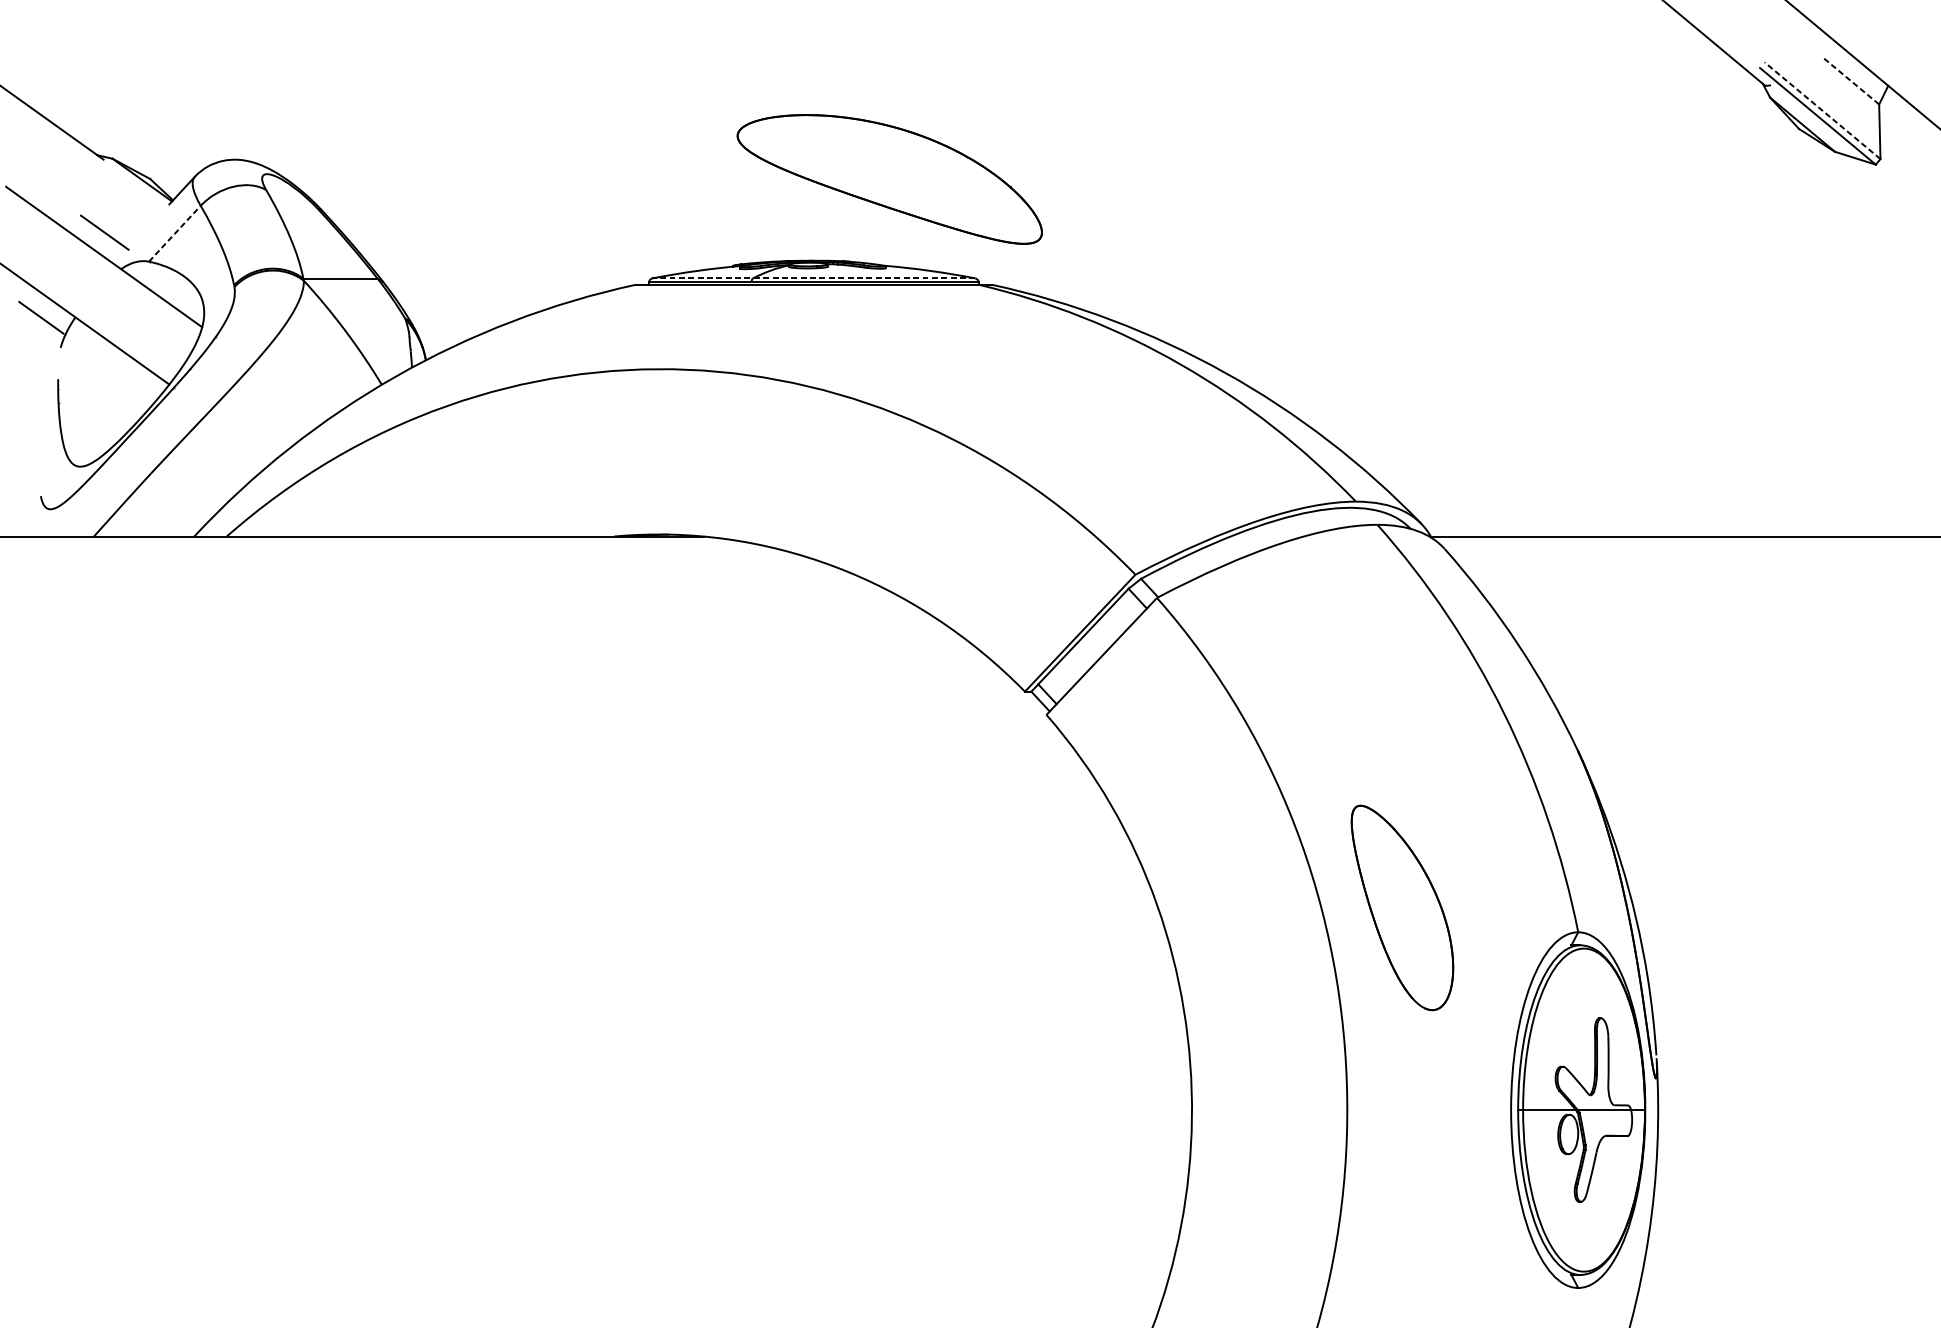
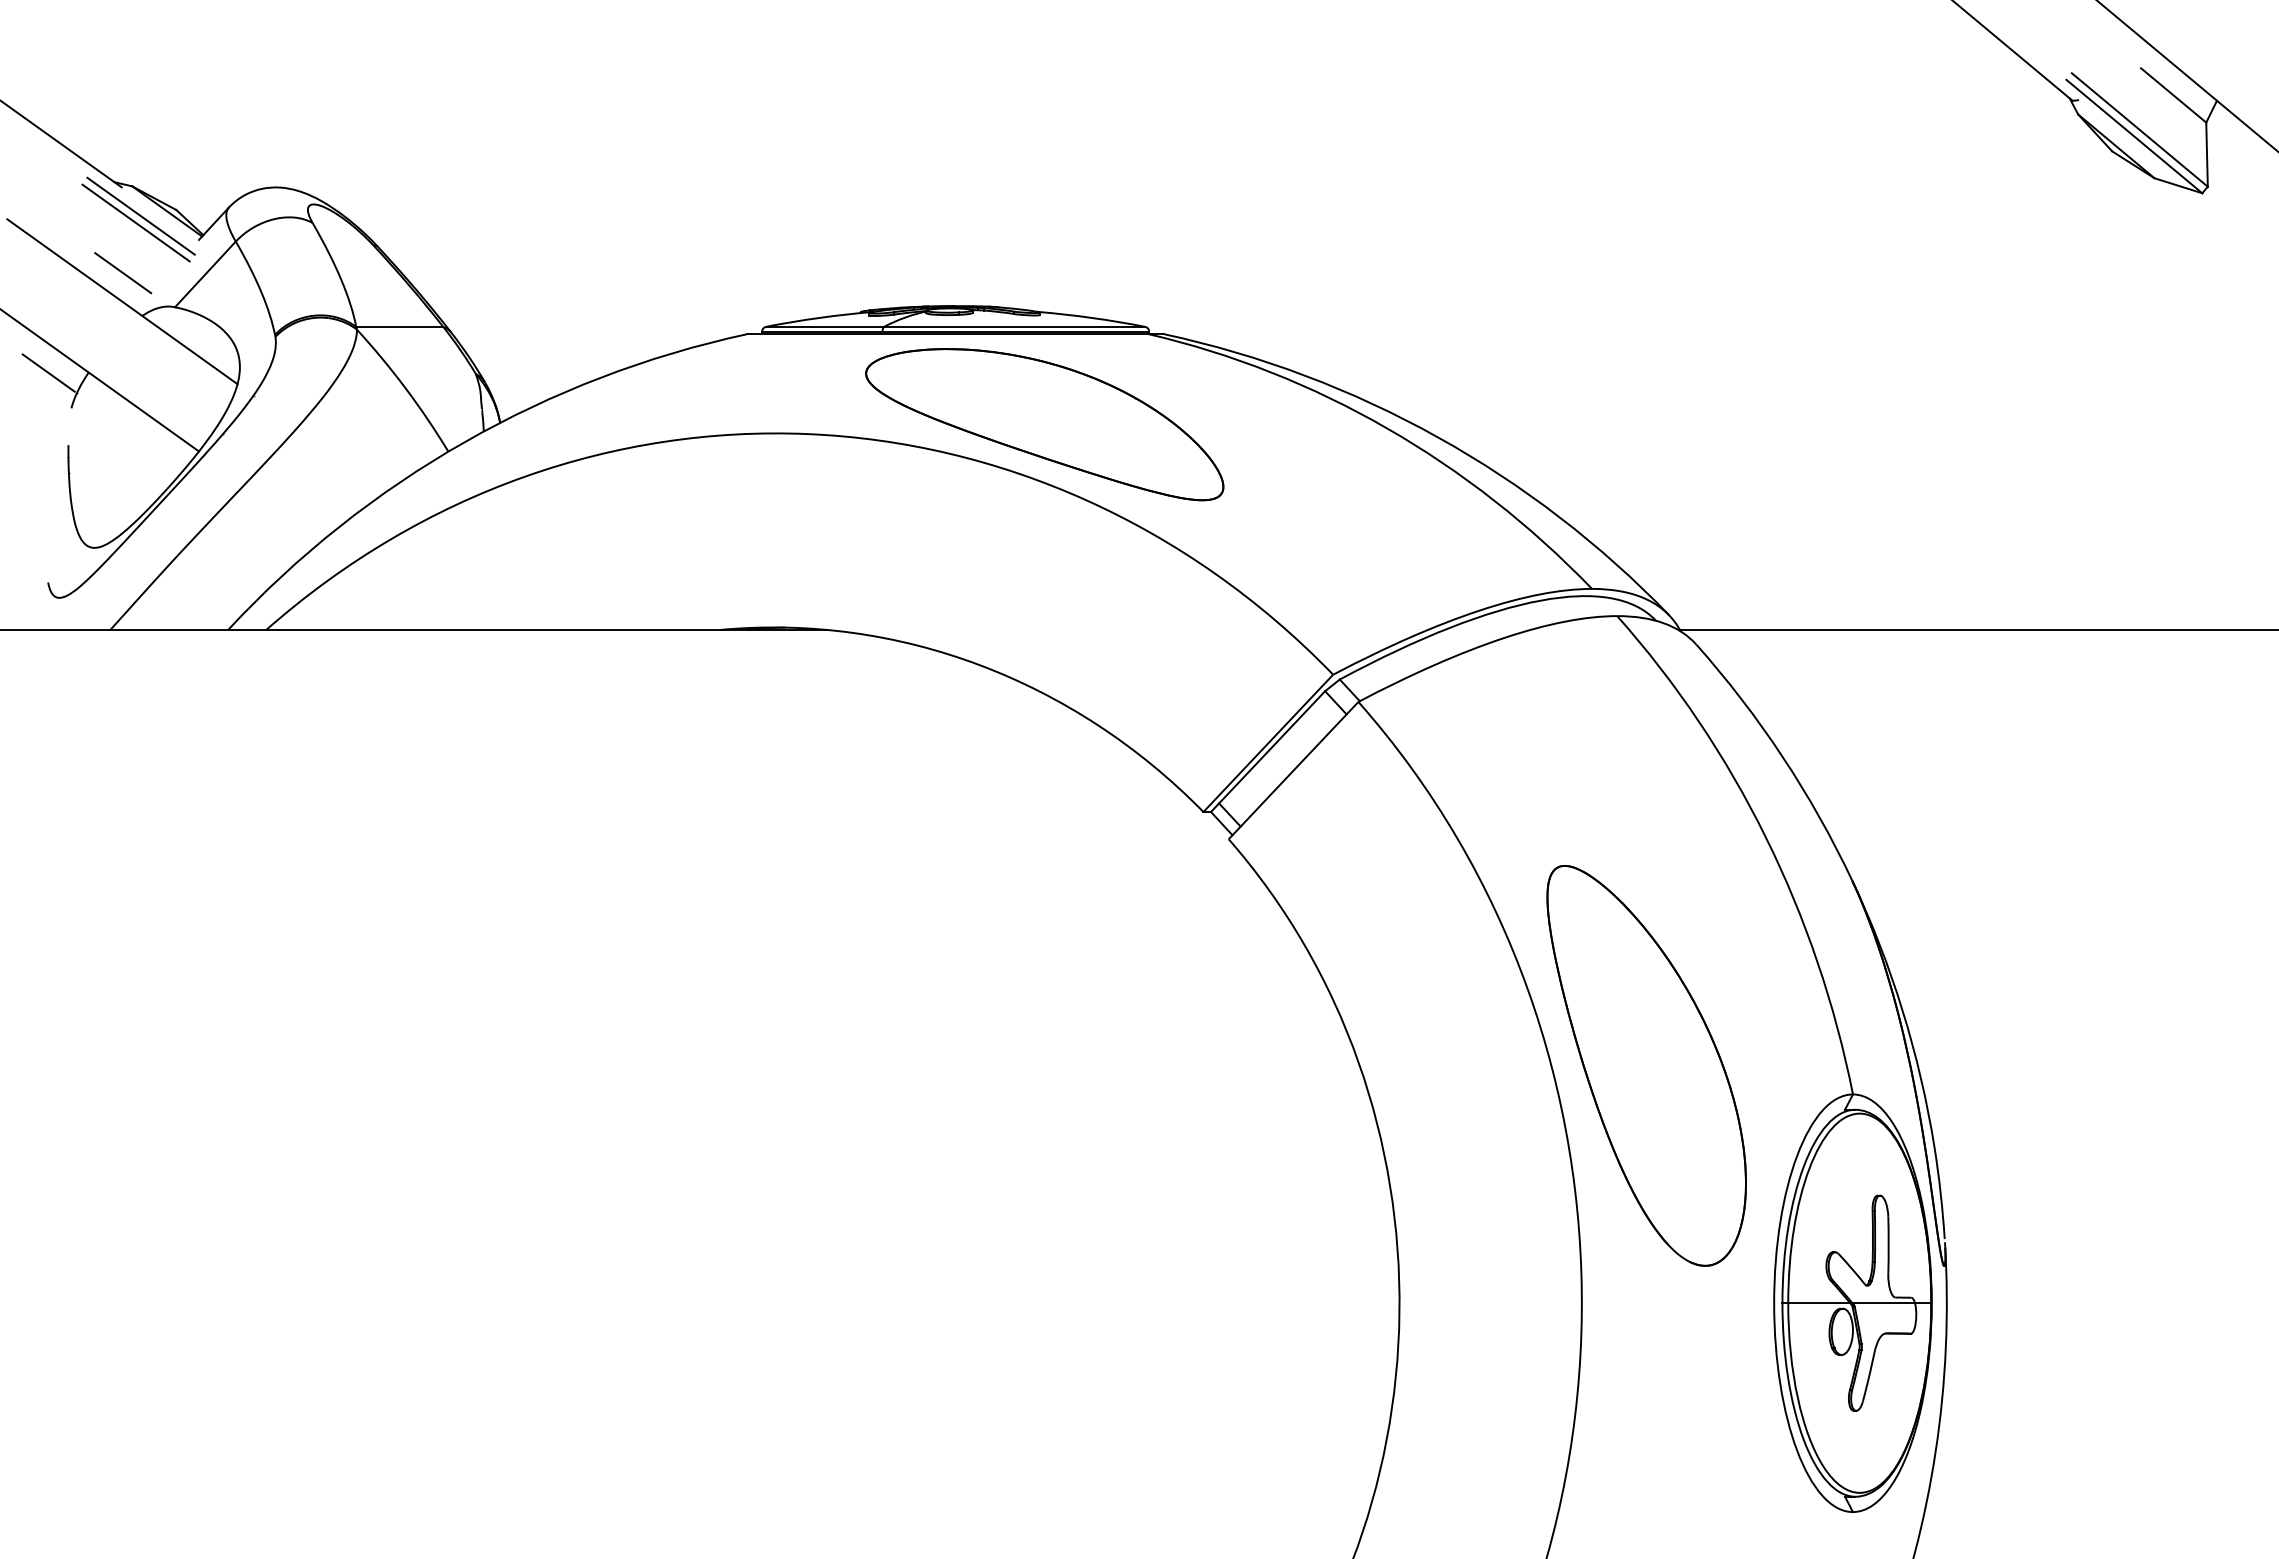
line: (1851, 81) -> (2173, 95), dashed -> solid
line: (1822, 111) -> (2139, 130), dashed -> solid
part: (889, 179) -> (1044, 424), moved
line: (119, 183) -> (140, 215), added
line: (115, 189) -> (135, 222), added
line: (174, 233) -> (205, 274), dashed -> solid
line: (813, 278) -> (955, 326), dashed -> solid
part: (1402, 907) -> (1646, 1065), size x1.67

